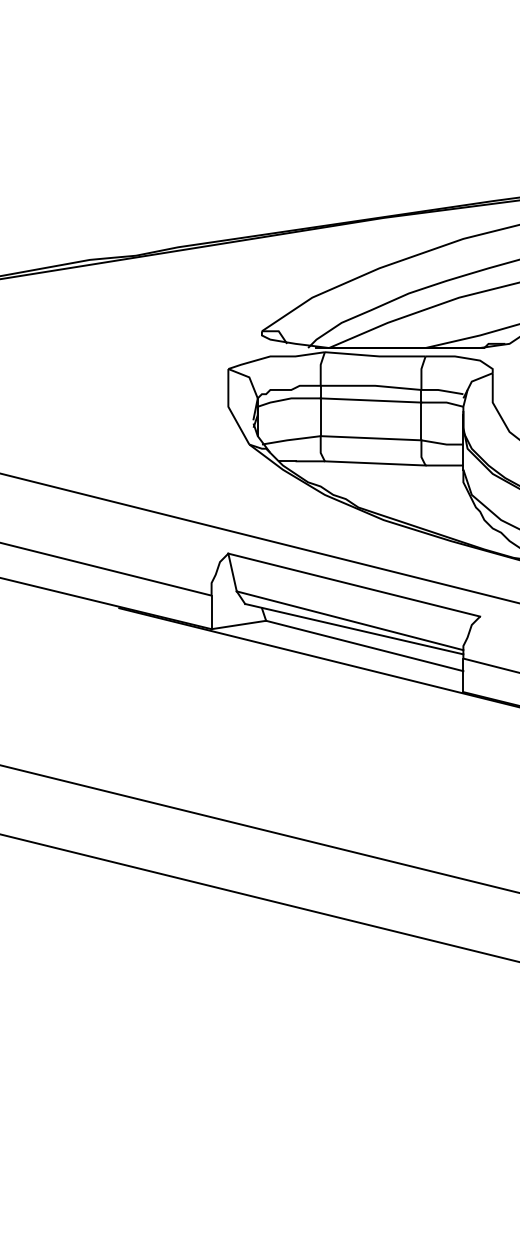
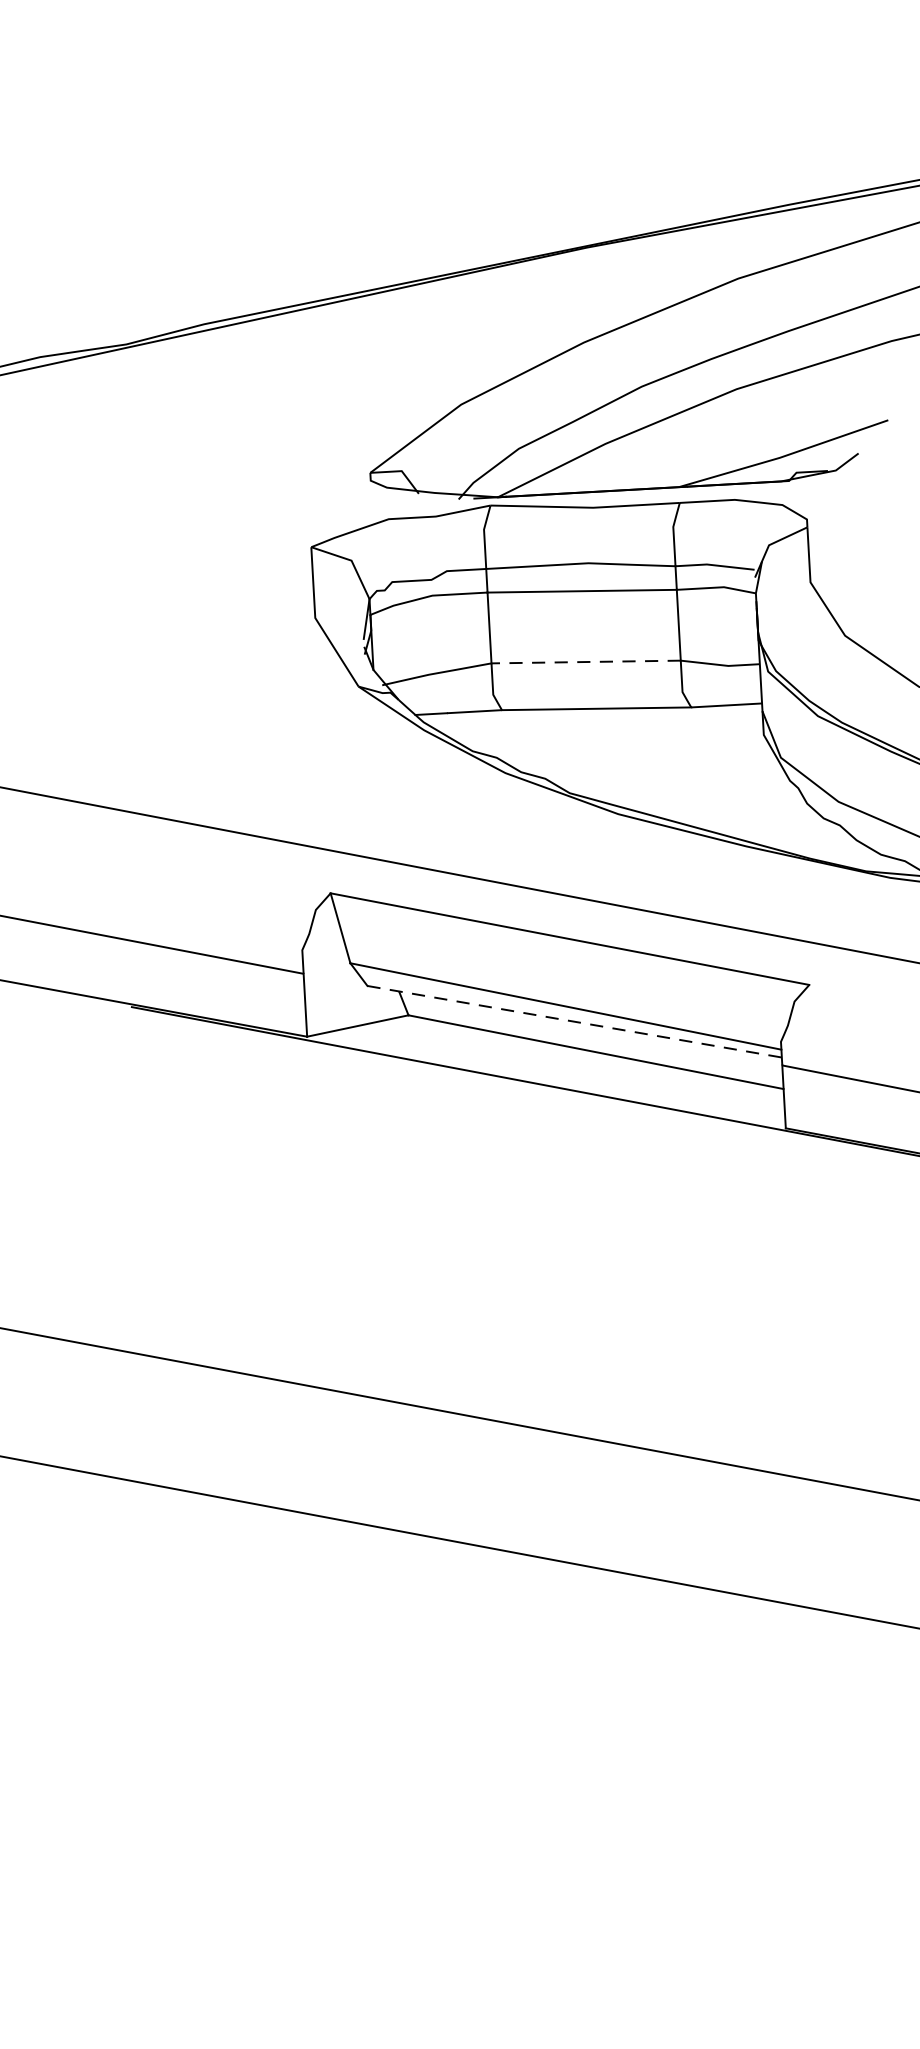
line: (370, 438) -> (585, 662), solid -> dashed
line: (354, 629) -> (575, 1022), solid -> dashed

